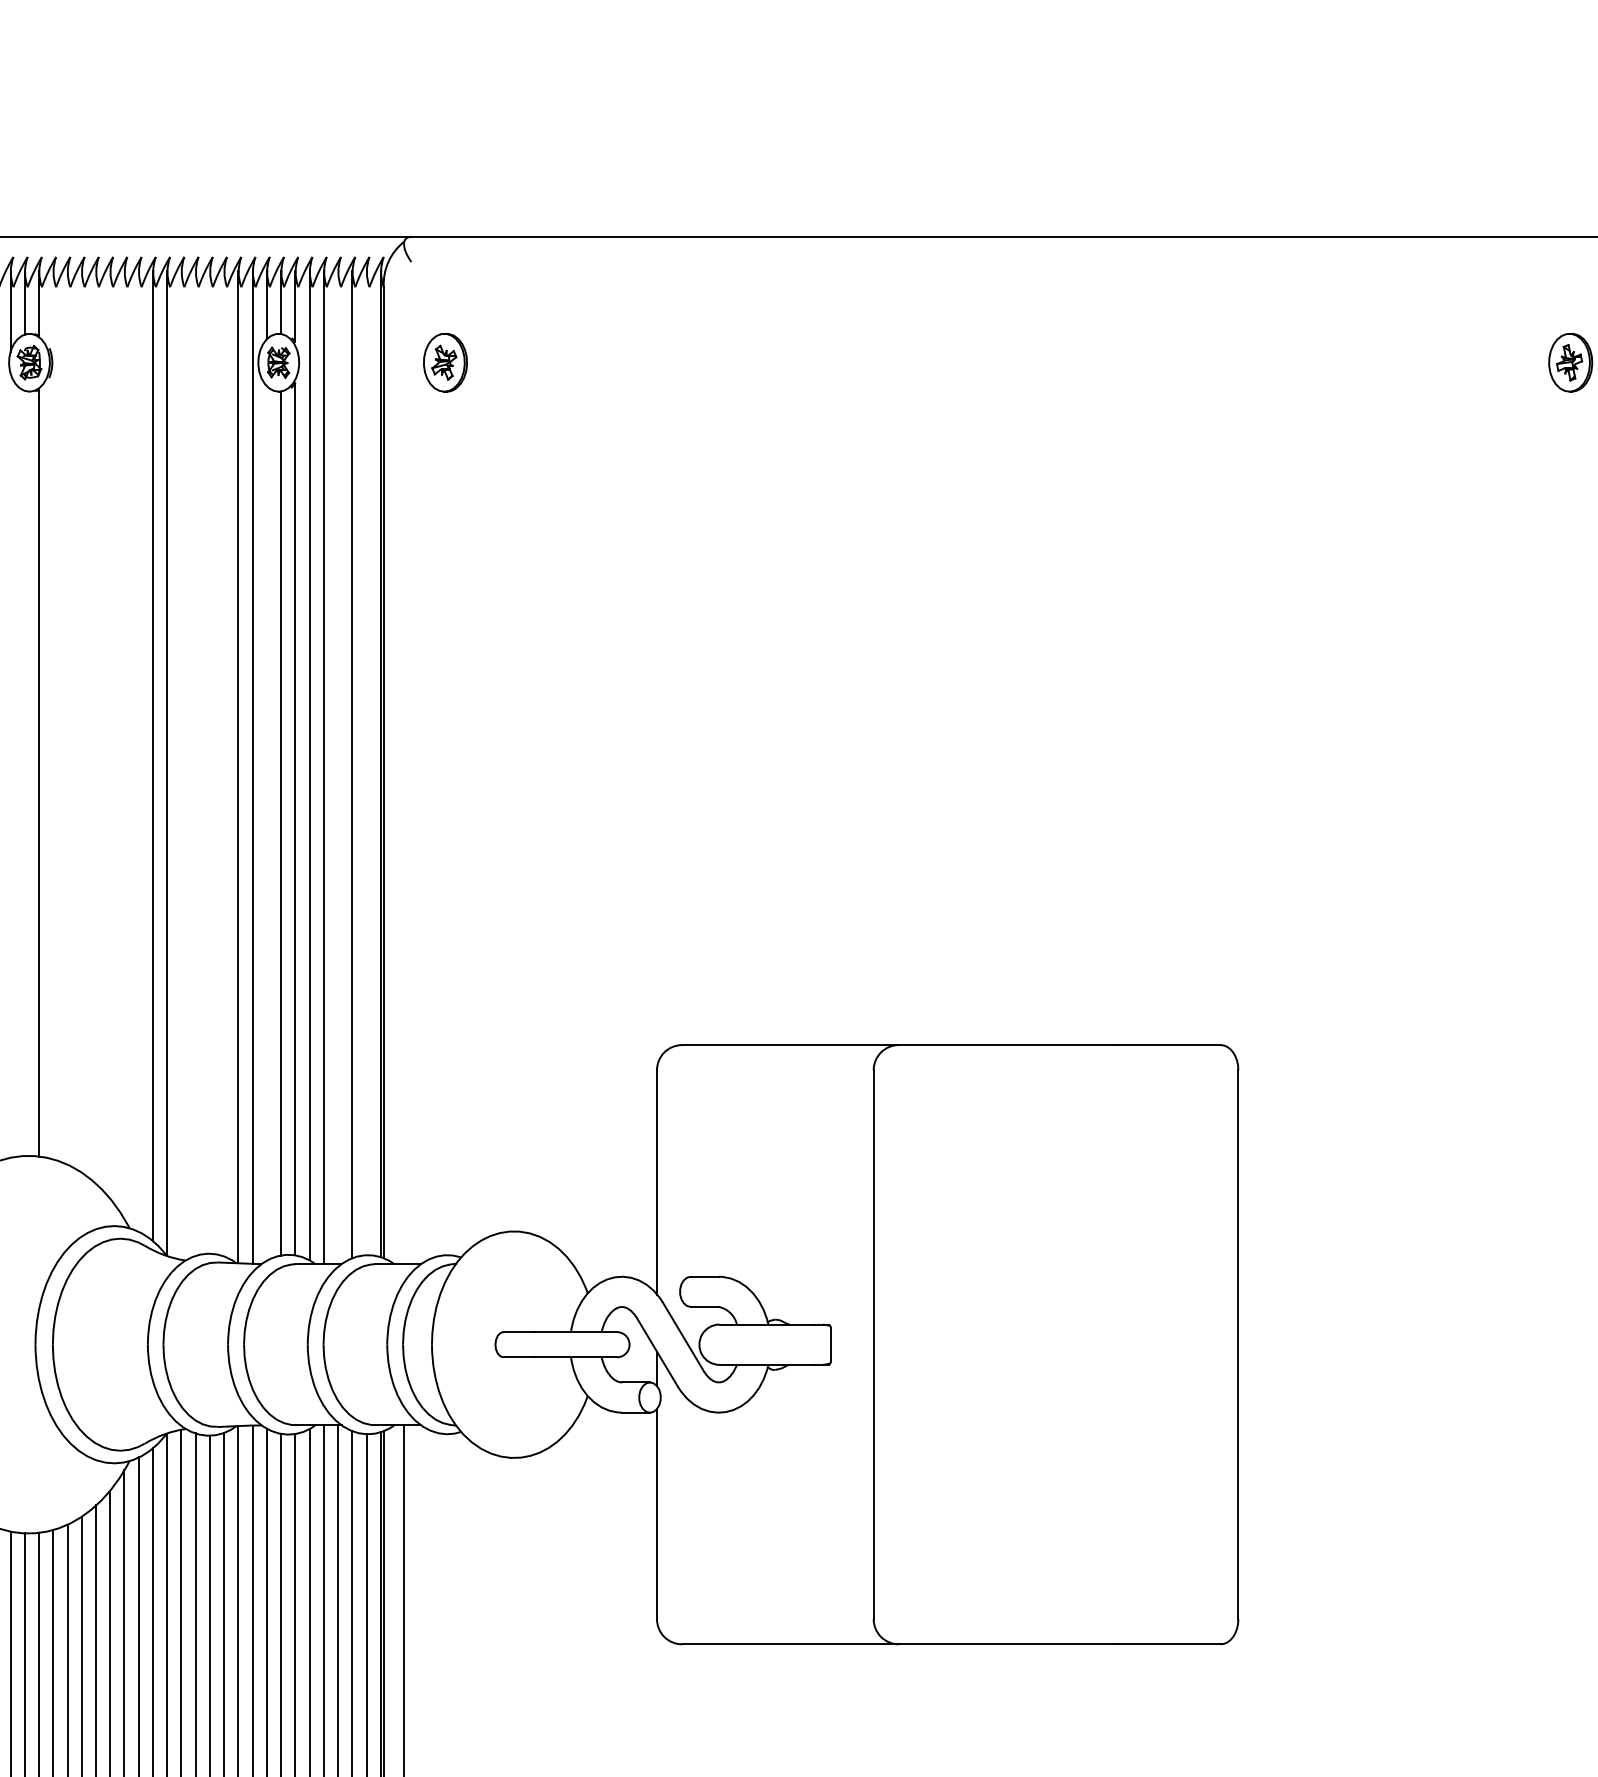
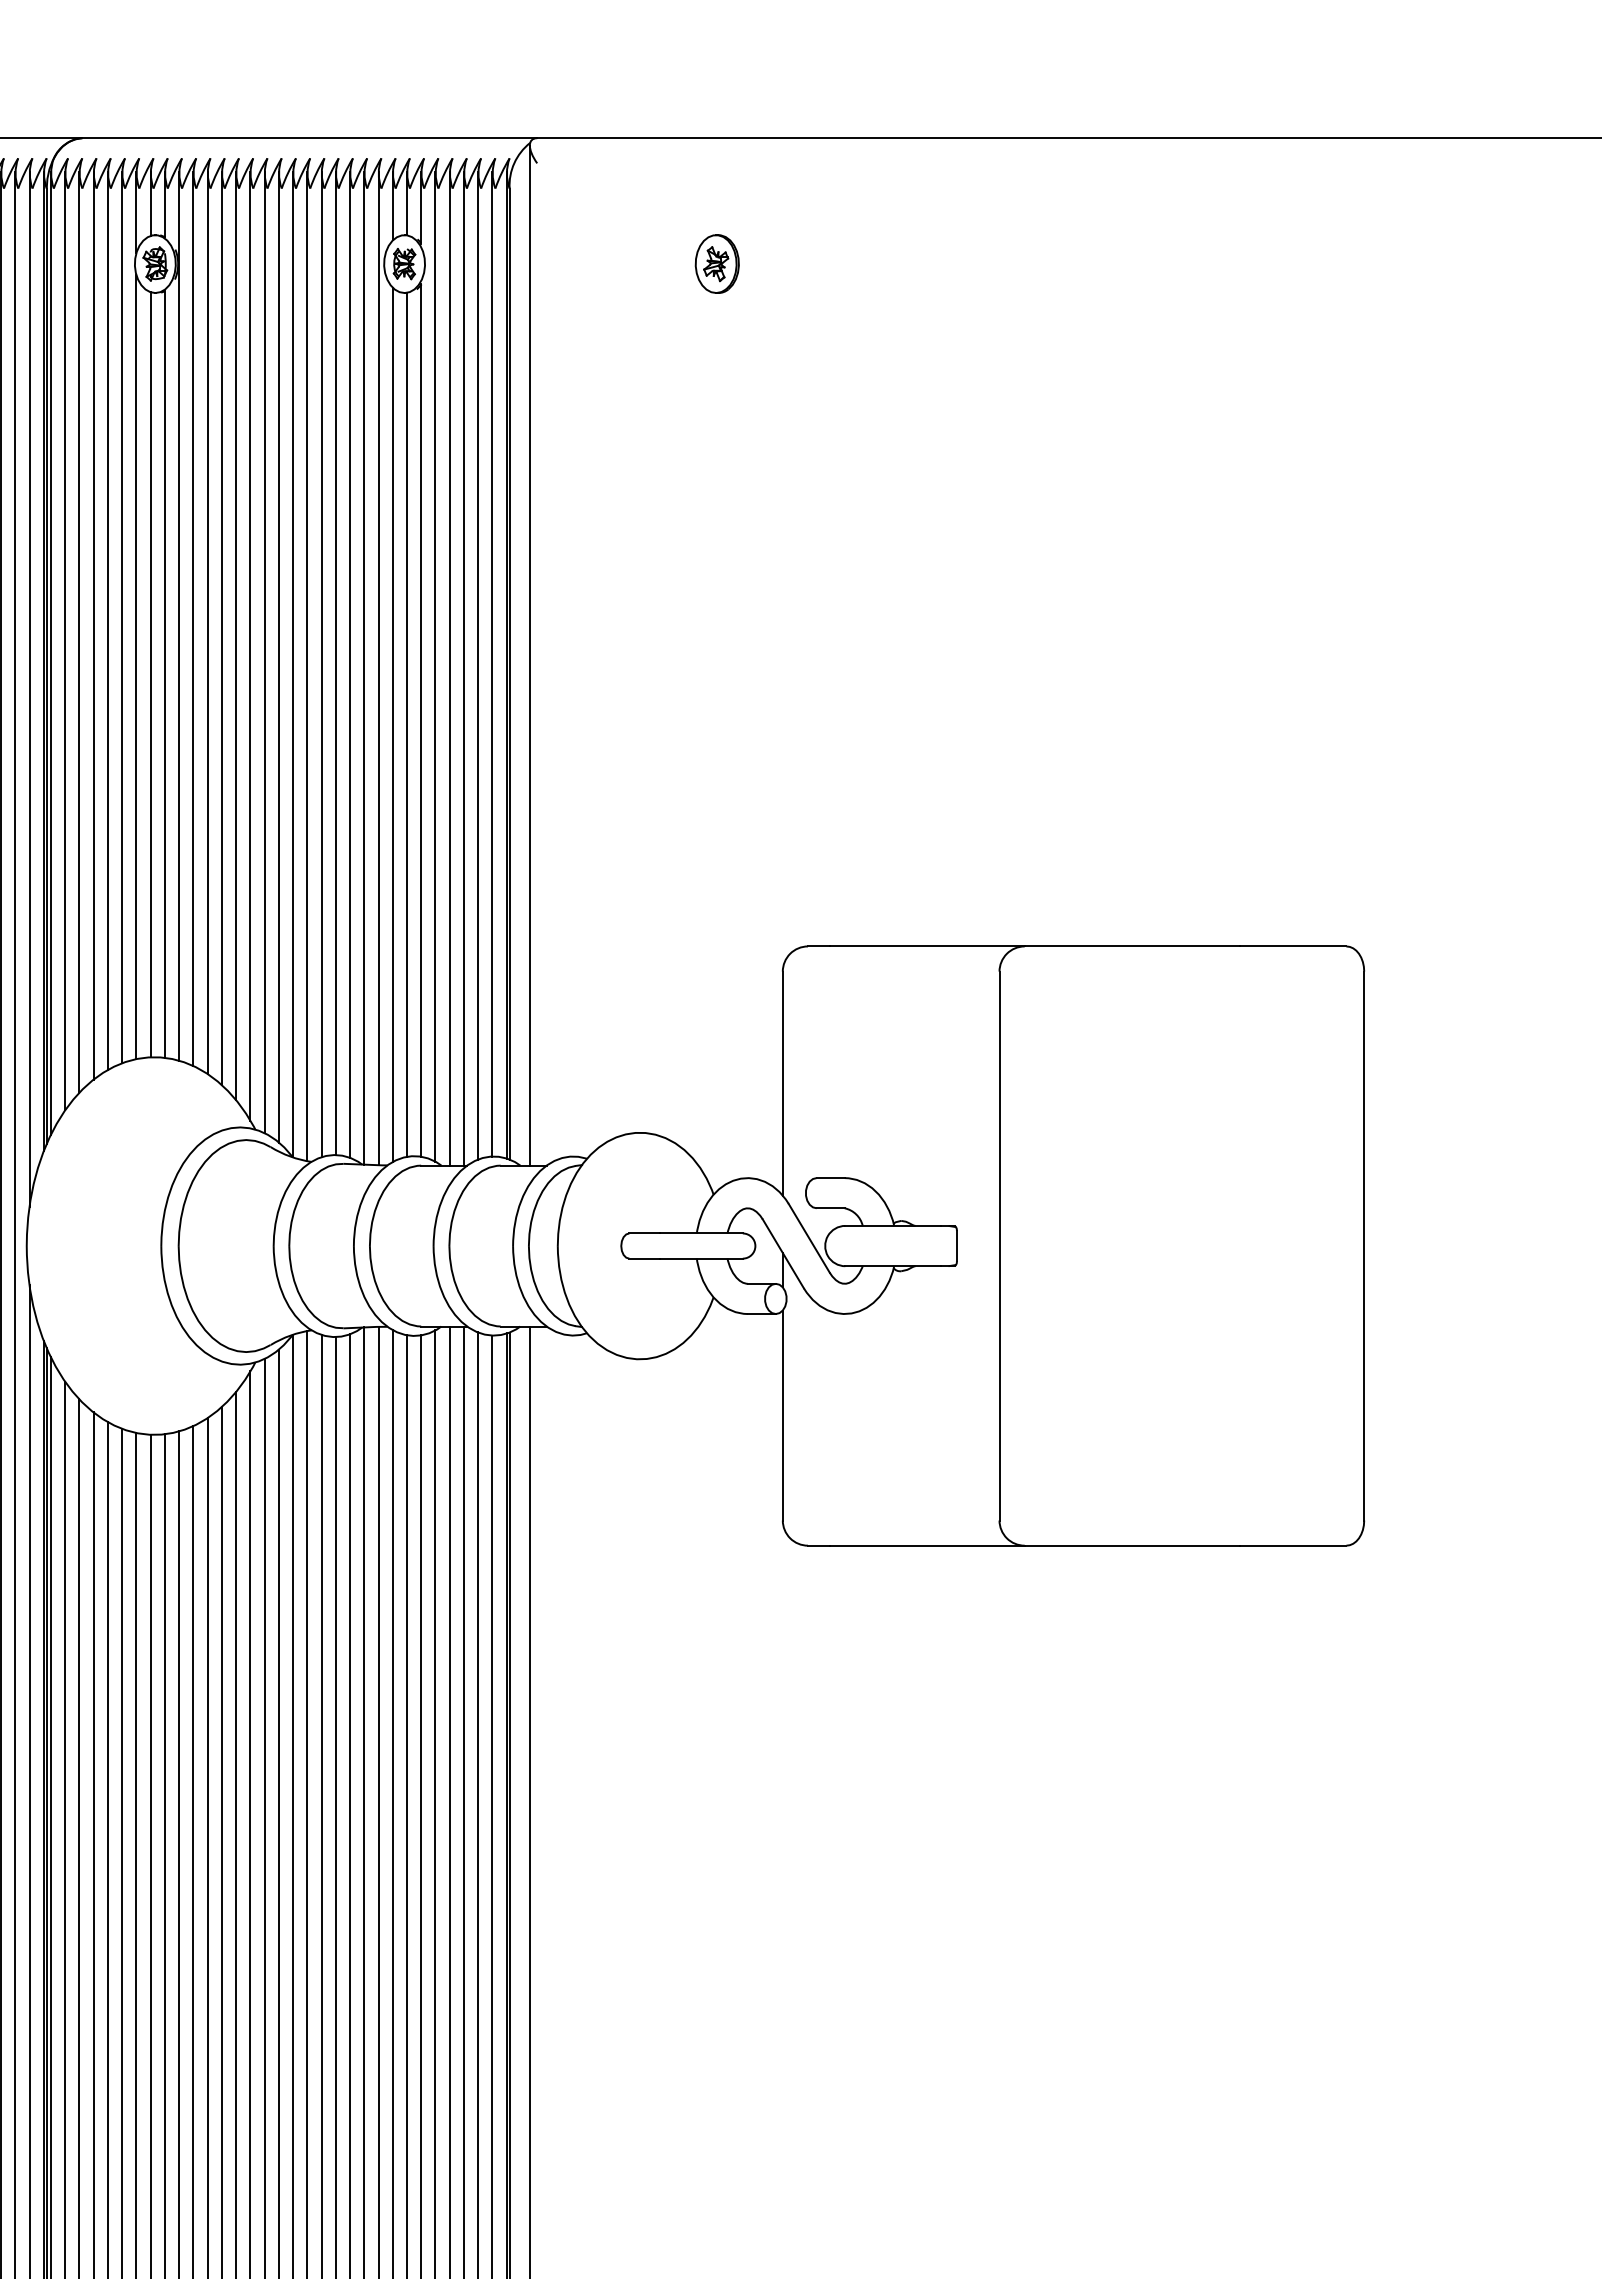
part: (444, 362) -> (716, 263), moved
line: (53, 714) -> (179, 615), added
line: (67, 717) -> (193, 618), added
line: (81, 721) -> (207, 622), added
line: (95, 727) -> (221, 628), added
line: (110, 734) -> (236, 635), added
line: (124, 744) -> (250, 645), added
line: (138, 751) -> (264, 652), added
line: (403, 754) -> (529, 655), added
line: (209, 762) -> (335, 663), added
line: (366, 762) -> (492, 663), added
line: (195, 763) -> (321, 664), added
line: (224, 763) -> (350, 664), added
line: (181, 764) -> (307, 665), added
line: (10, 765) -> (136, 666), added
line: (337, 767) -> (463, 668), added
line: (24, 773) -> (150, 674), added
line: (266, 823) -> (392, 724), added

